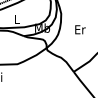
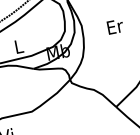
text: (80, 29) -> (115, 26), moved

